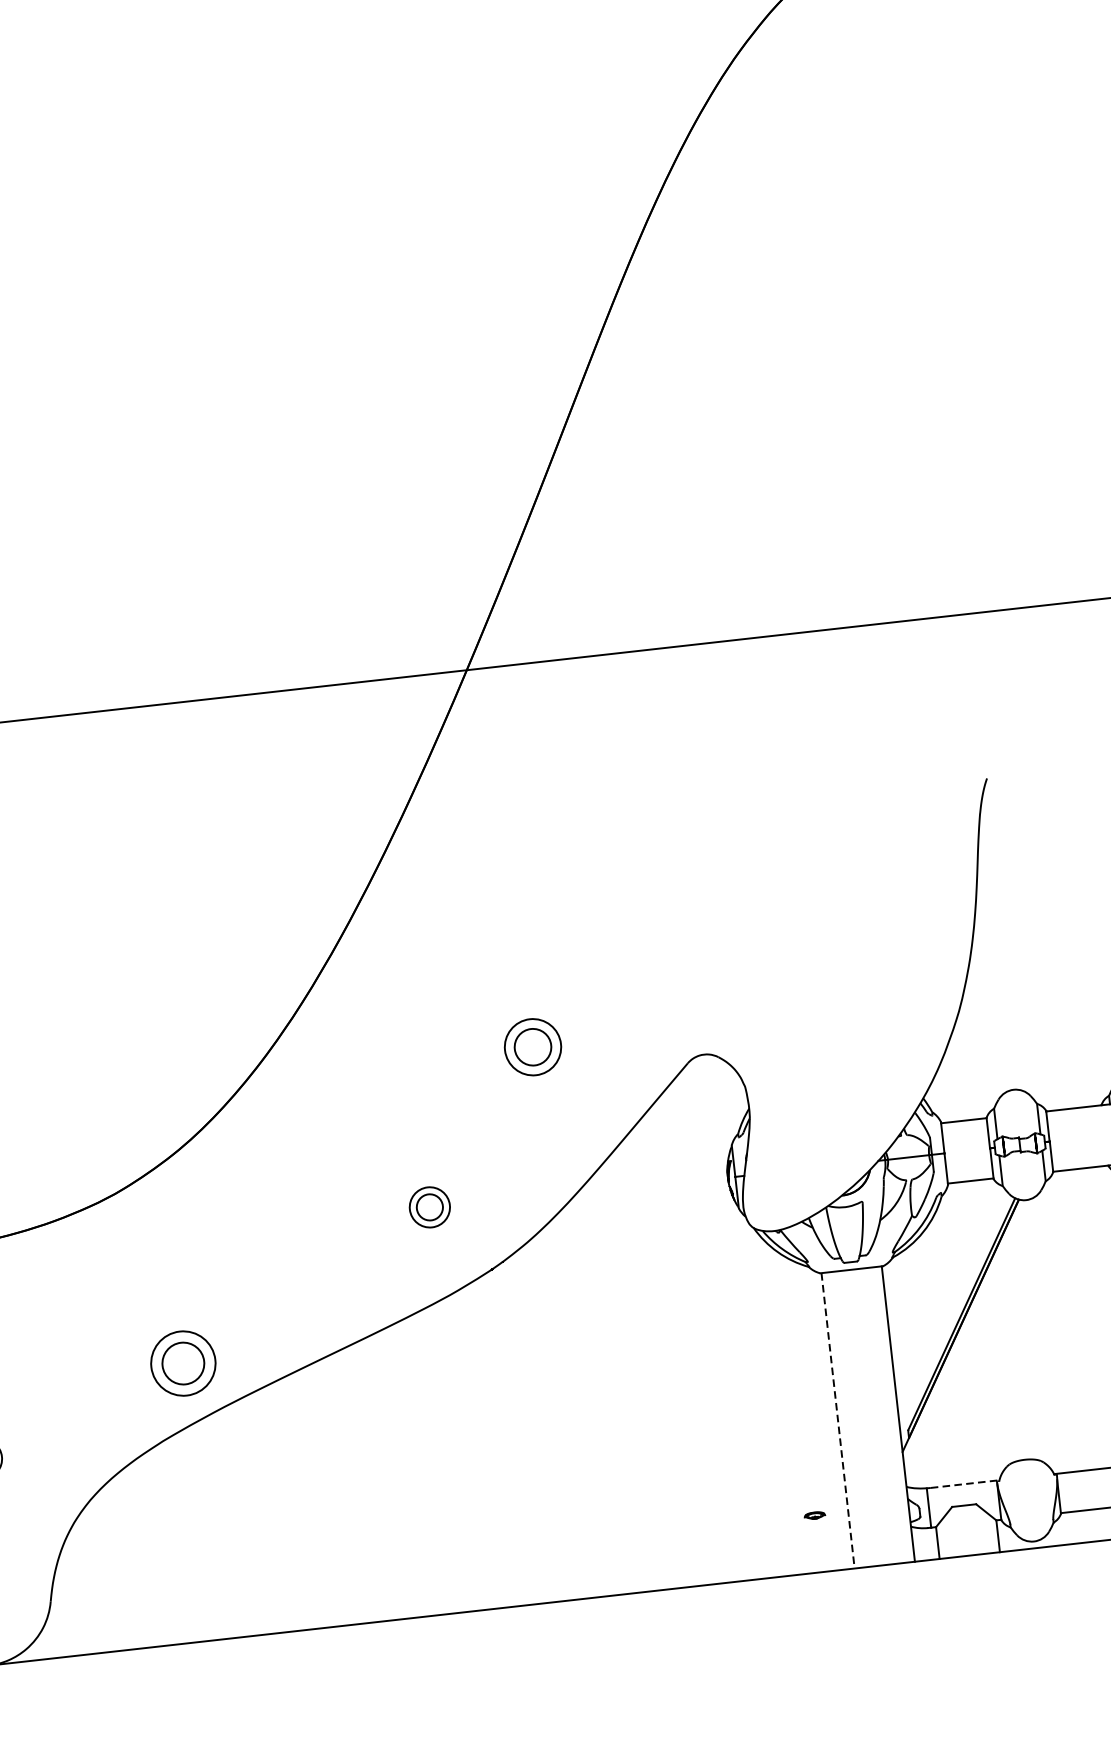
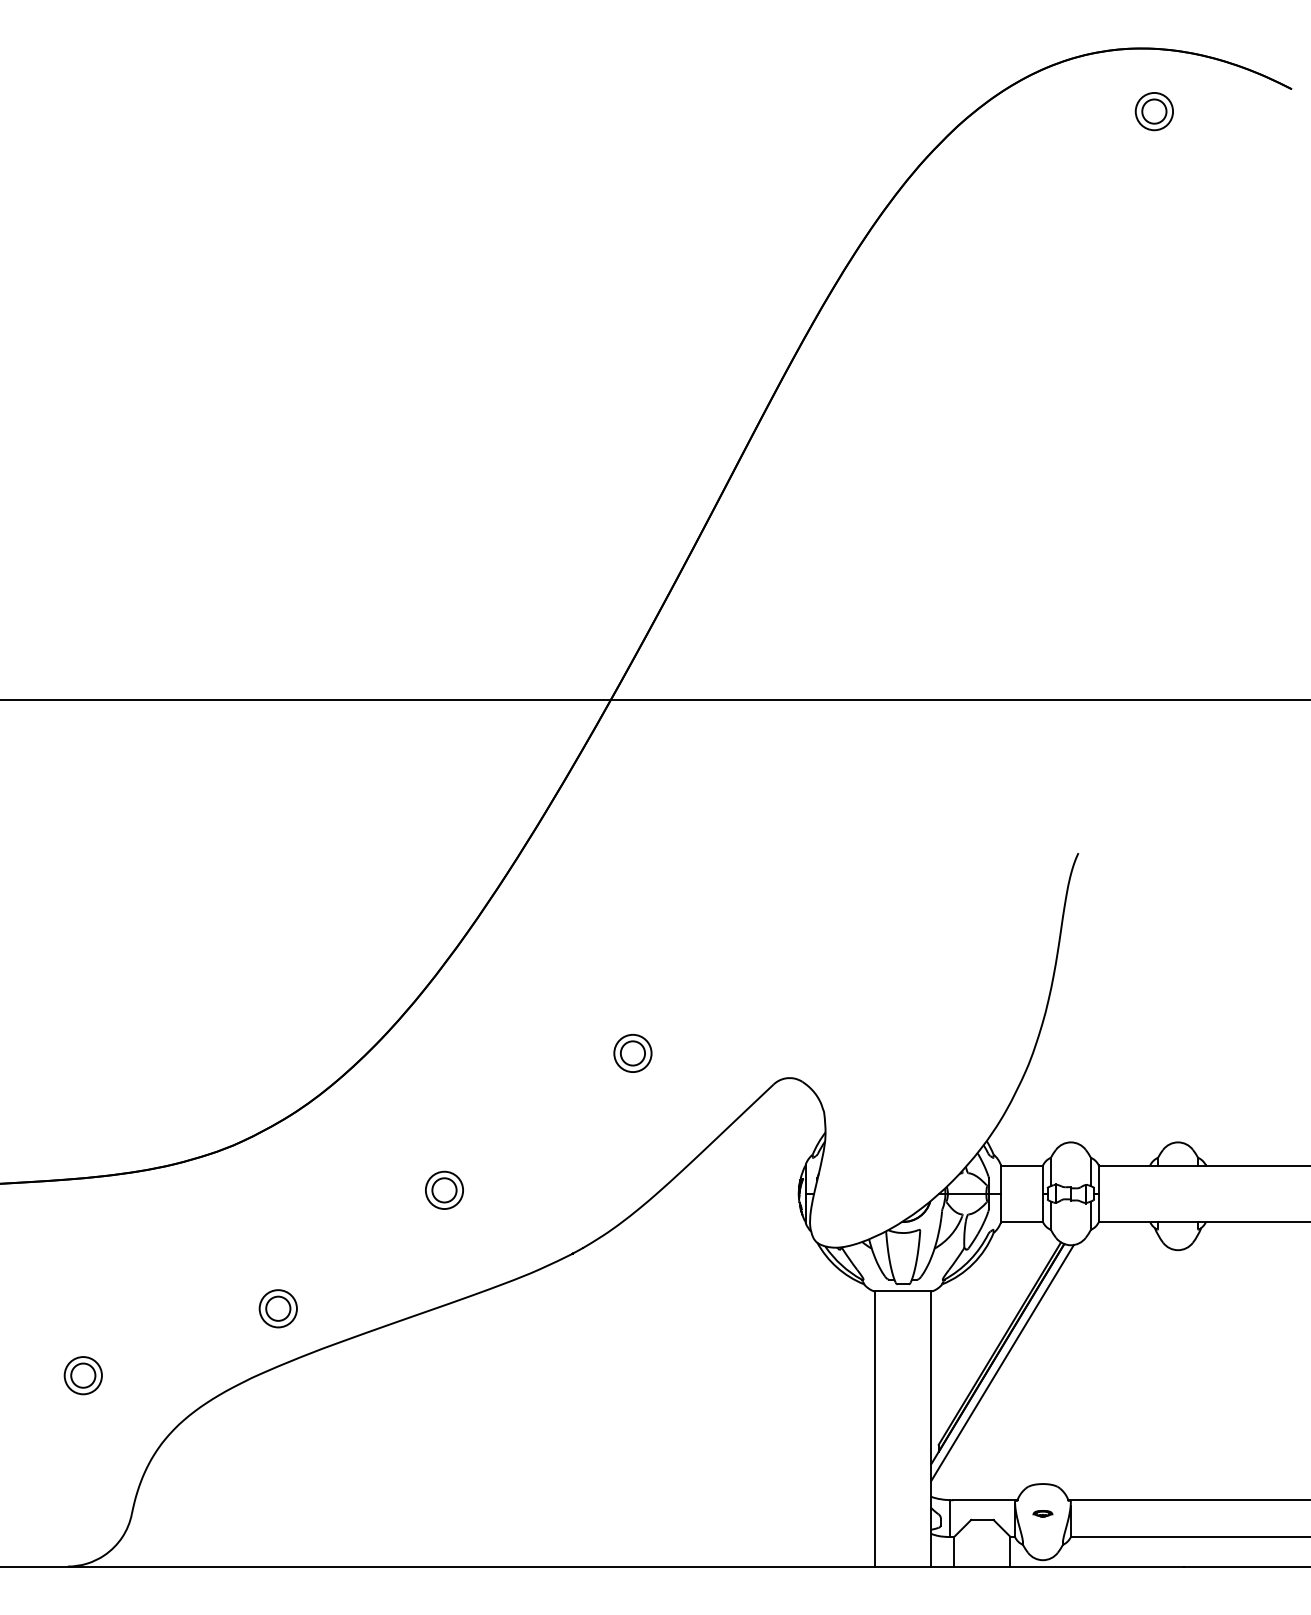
part: (532, 1046) -> (632, 1052), size x0.71
part: (429, 1206) -> (444, 1189), moved
line: (966, 1335) -> (1002, 1363), added
part: (182, 1363) -> (277, 1308), size x0.62
line: (838, 1420) -> (875, 1428), dashed -> solid
line: (965, 1484) -> (985, 1500), dashed -> solid
part: (814, 1515) -> (1042, 1513), moved

